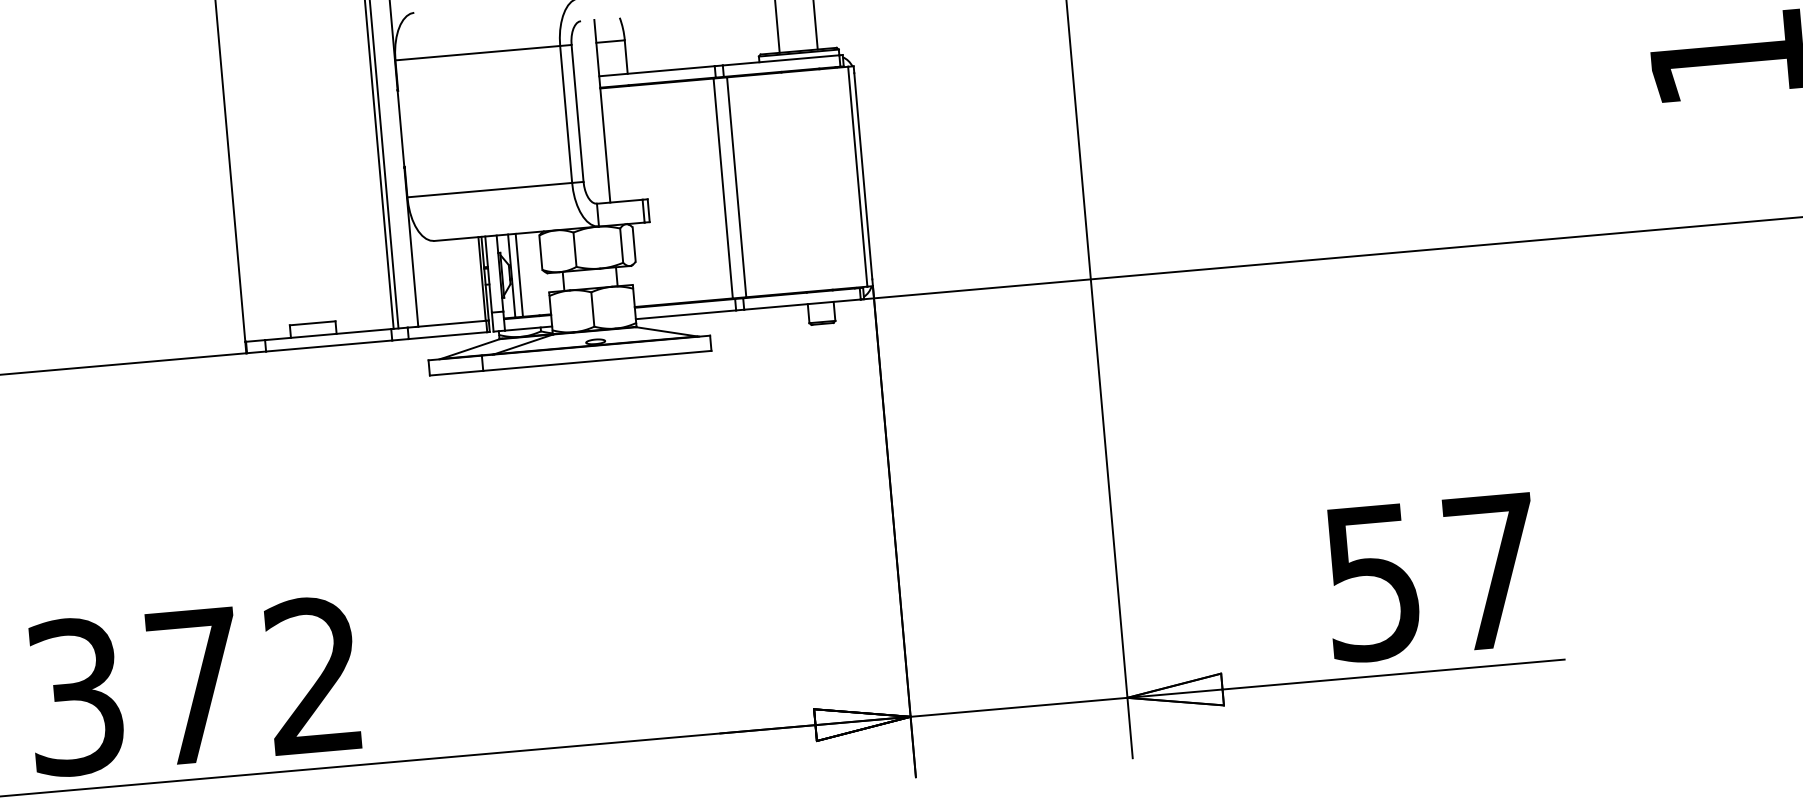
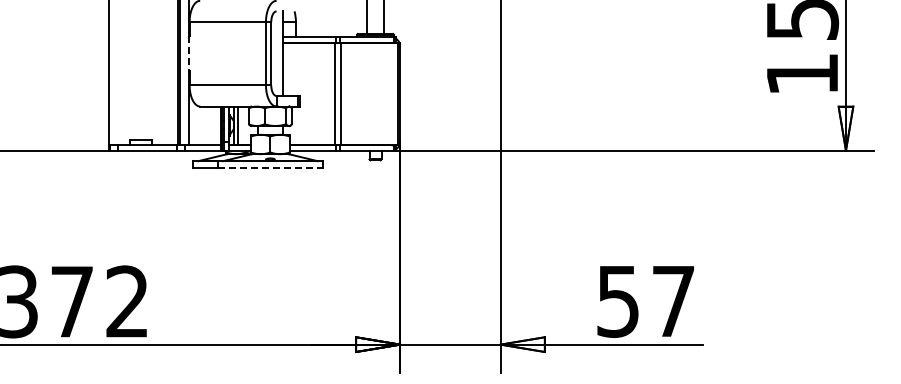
line: (401, 130) -> (189, 54), solid -> dashed
line: (597, 361) -> (270, 168), solid -> dashed

